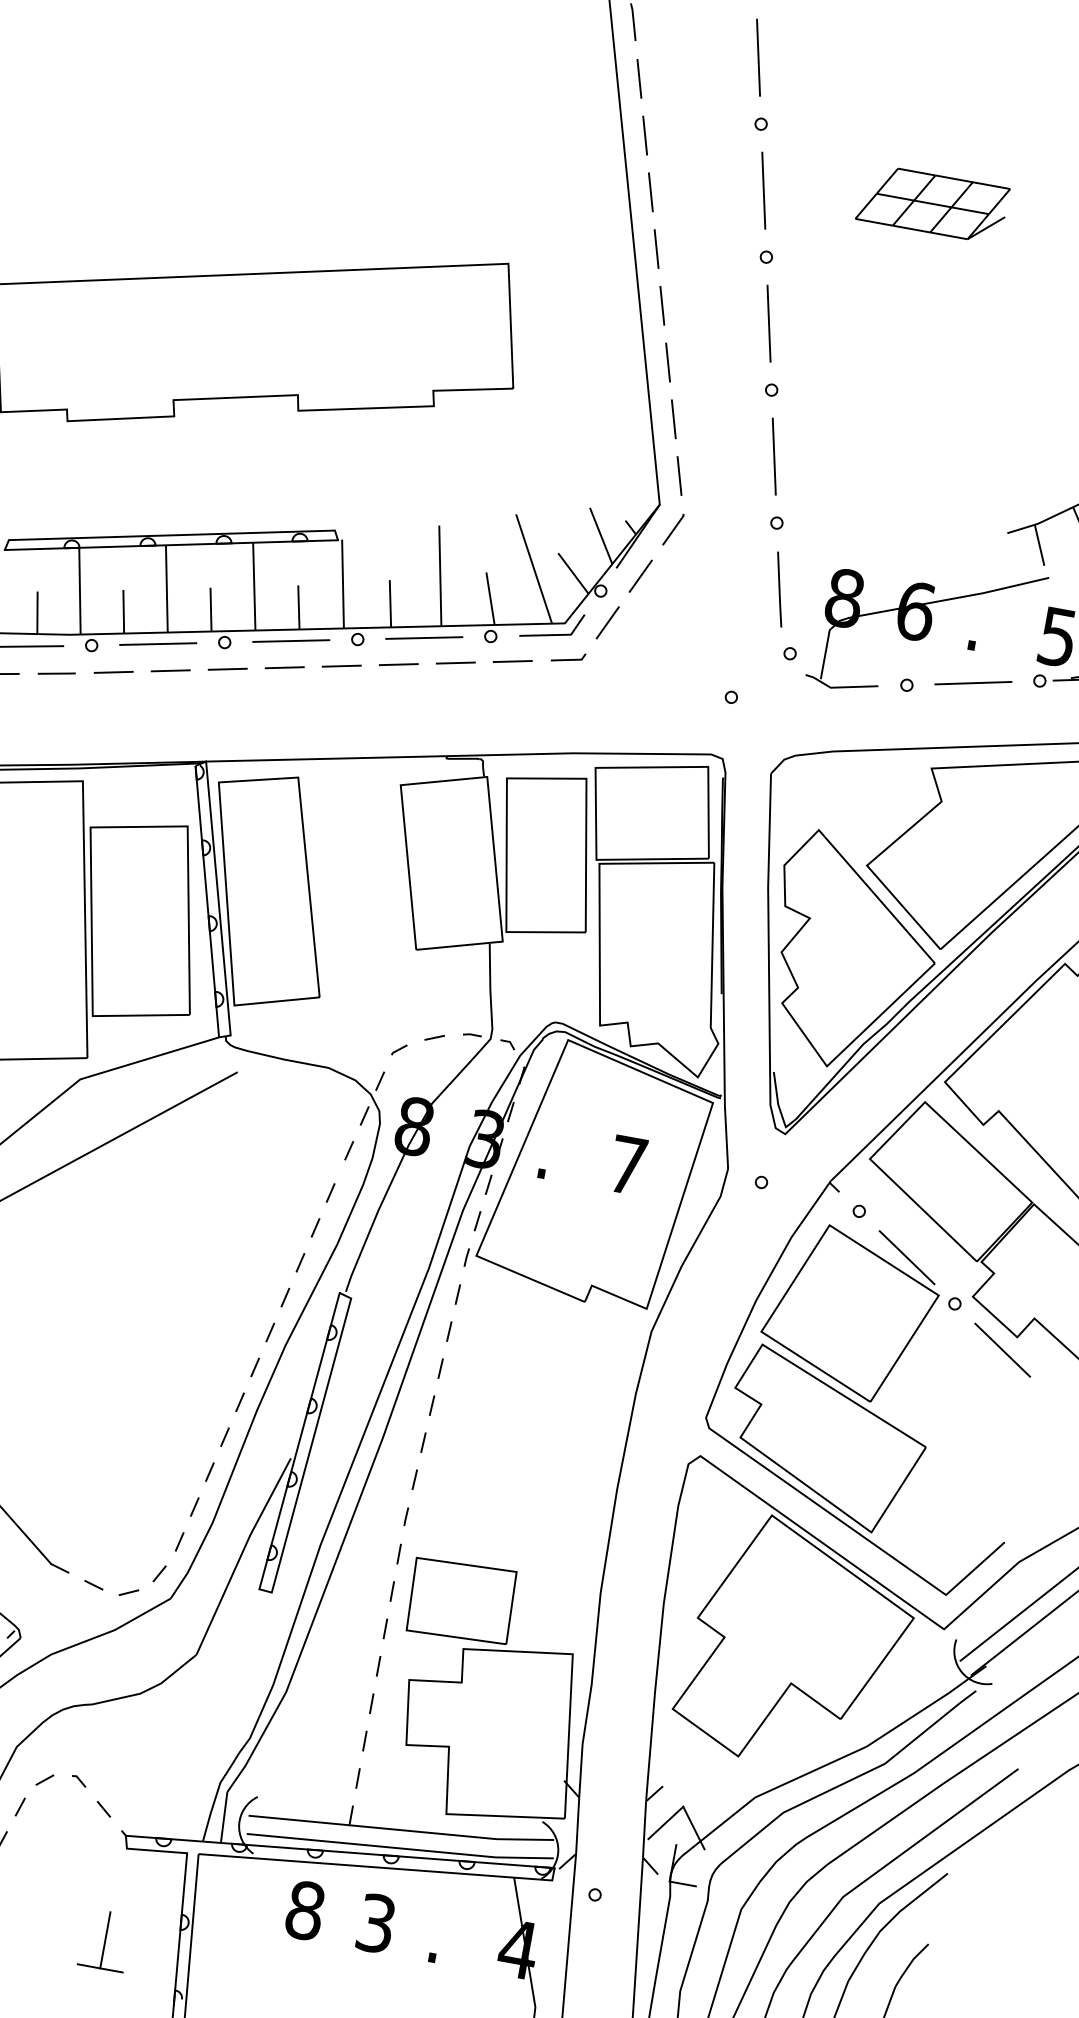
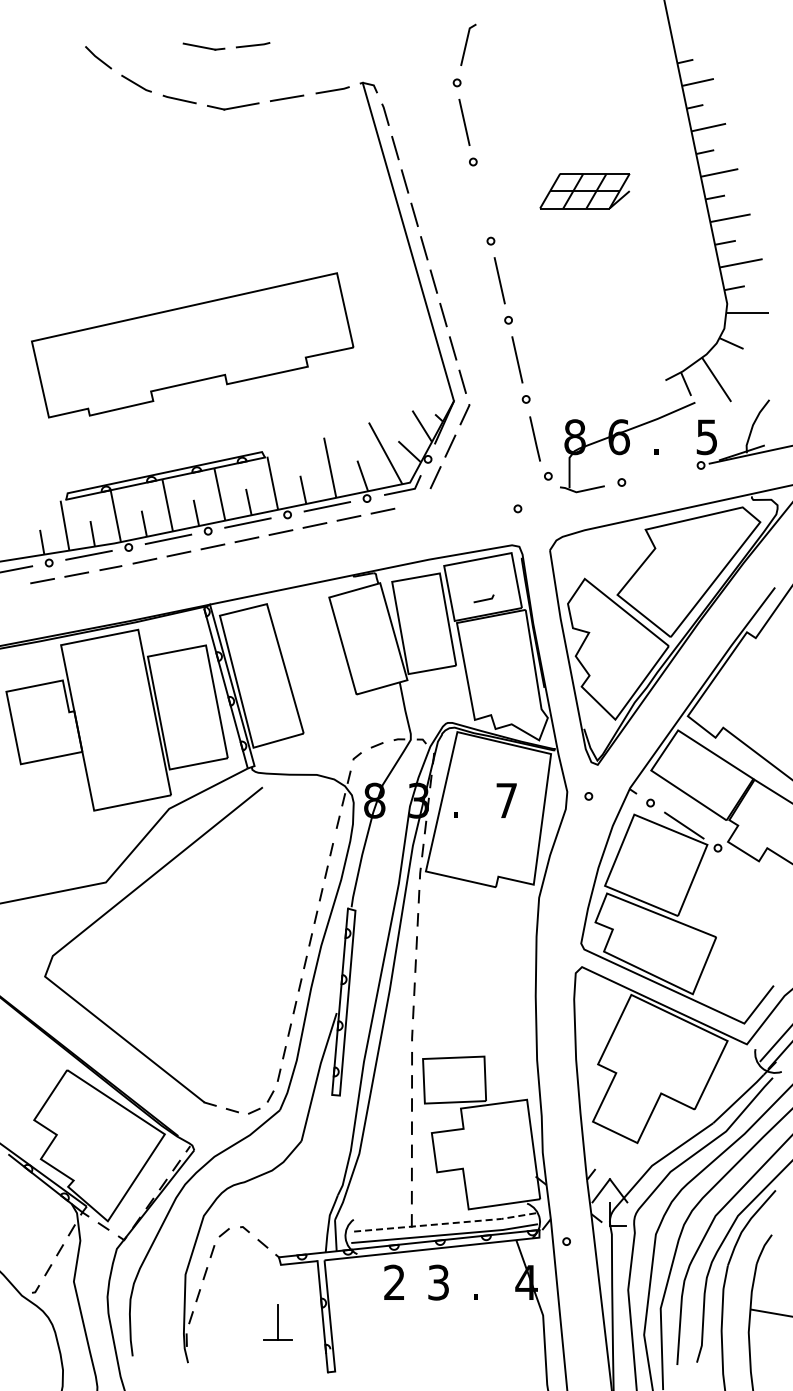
line: (764, 190) -> (482, 201), removed
line: (567, 658) -> (483, 599), moved
line: (973, 682) -> (661, 473), removed
line: (1002, 1349) -> (751, 870), removed
line: (401, 1829) -> (443, 1223), solid -> dashed
text: (305, 1910) -> (394, 1282), 8 -> 2

